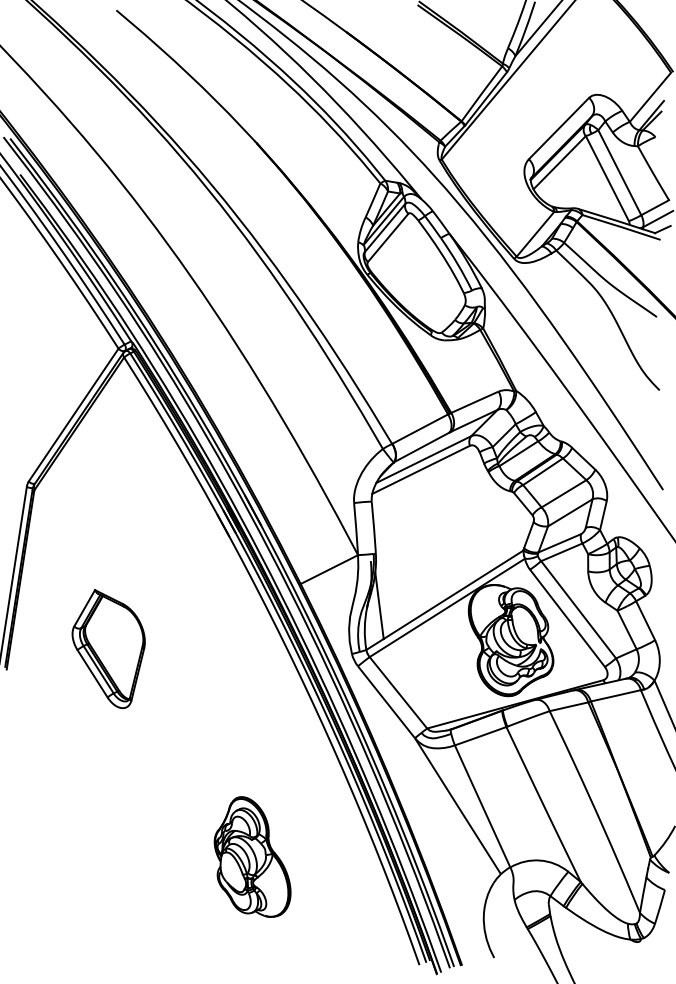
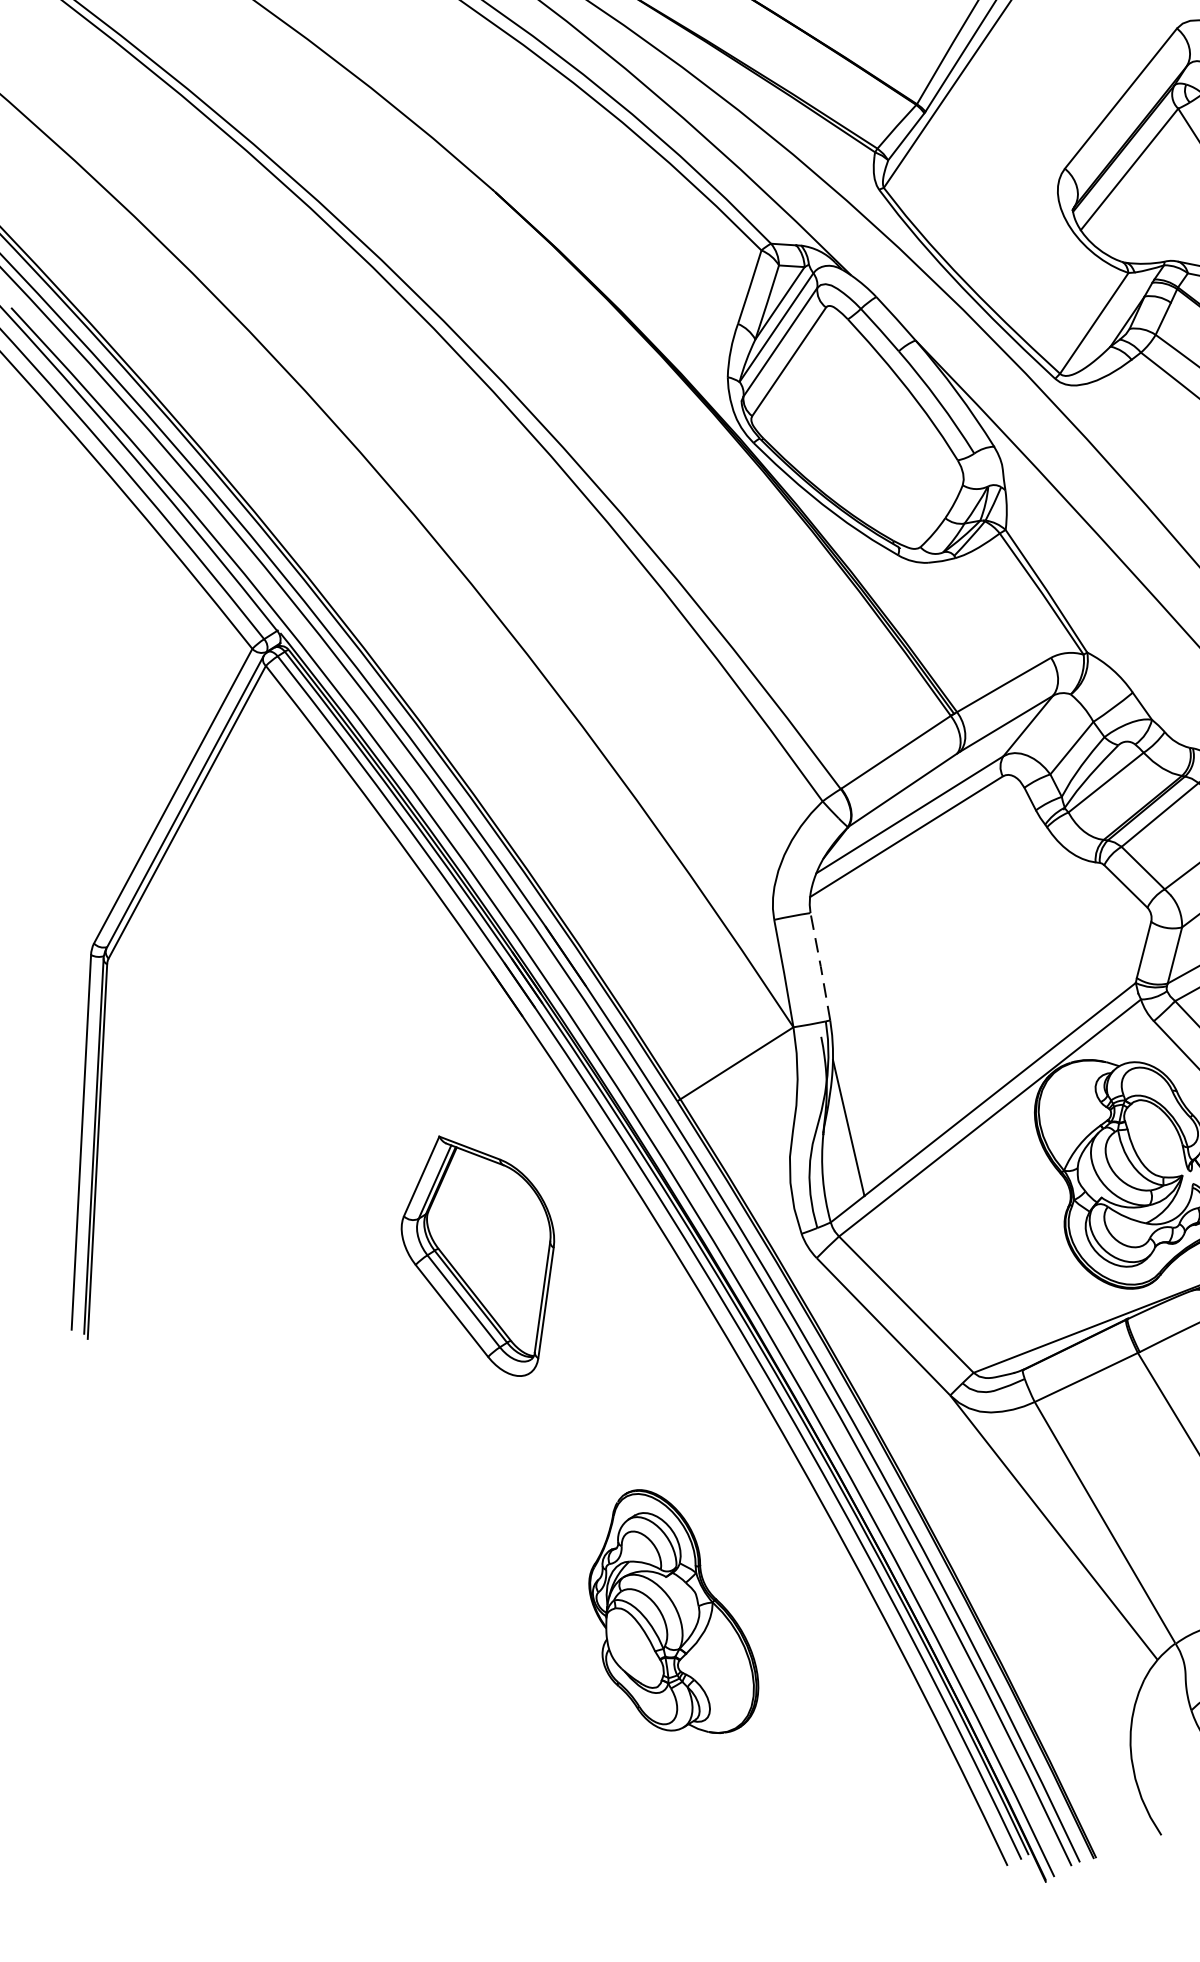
line: (374, 527) -> (821, 966), solid -> dashed
part: (108, 649) -> (479, 1257), moved
part: (252, 856) -> (671, 1611), moved

